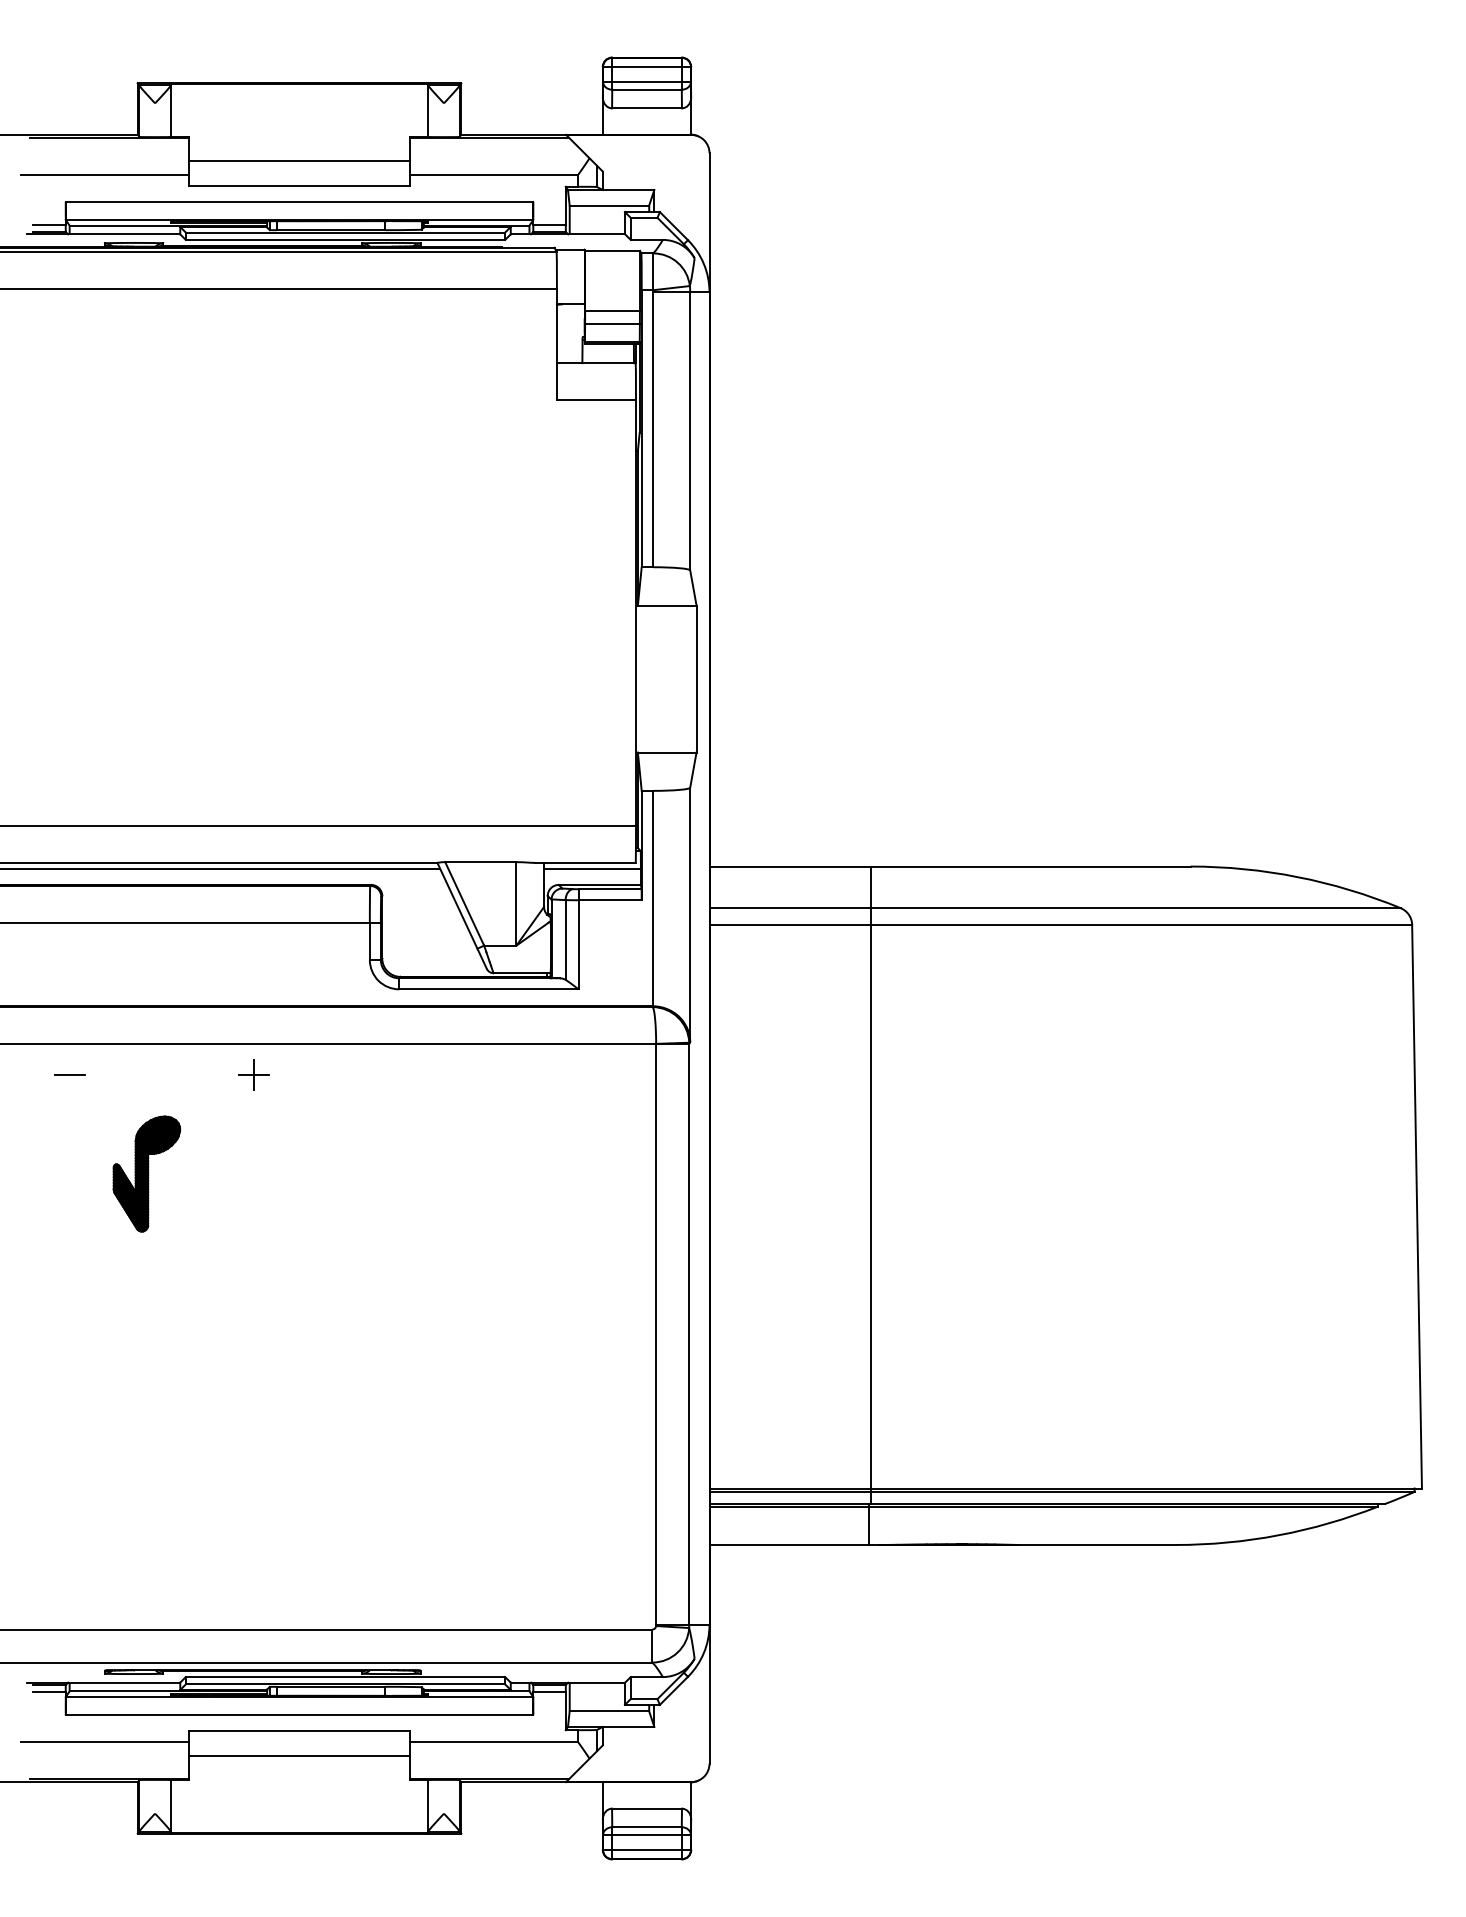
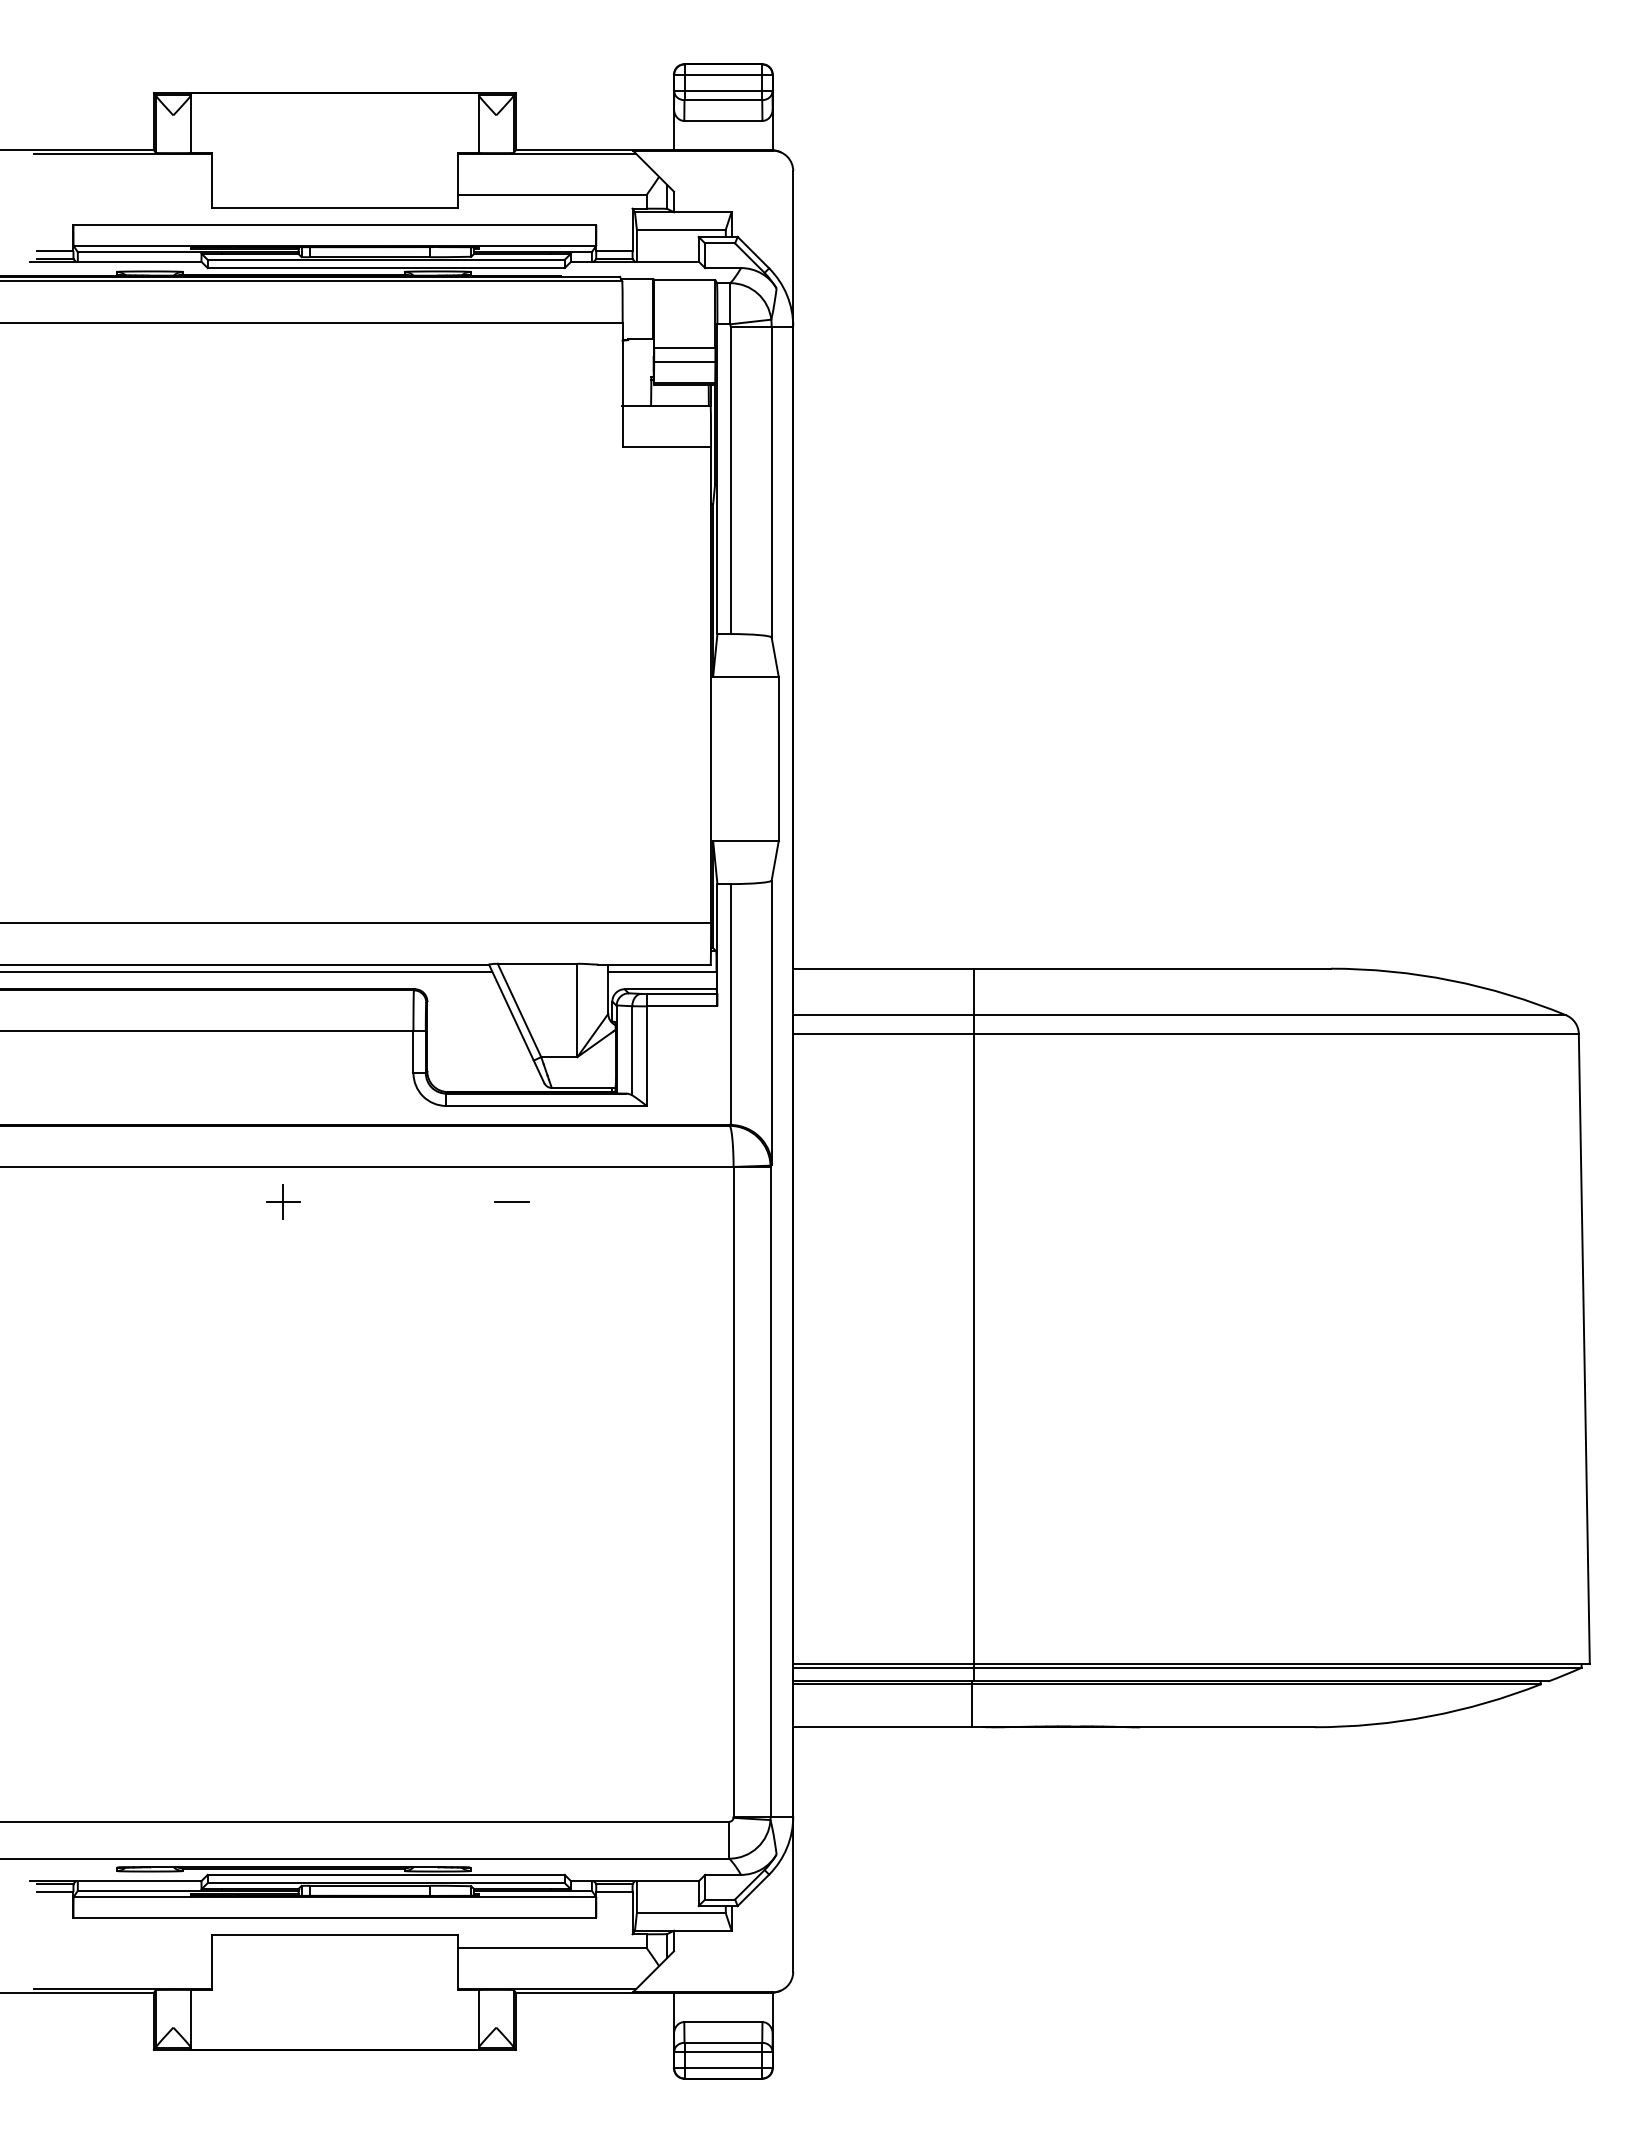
line: (299, 160) -> (334, 179), removed
line: (105, 174) -> (117, 194), removed
line: (69, 1074) -> (511, 1201), moved
part: (147, 1174) -> (164, 1312), removed
line: (105, 1742) -> (117, 1948), removed
line: (299, 1756) -> (334, 1963), removed

